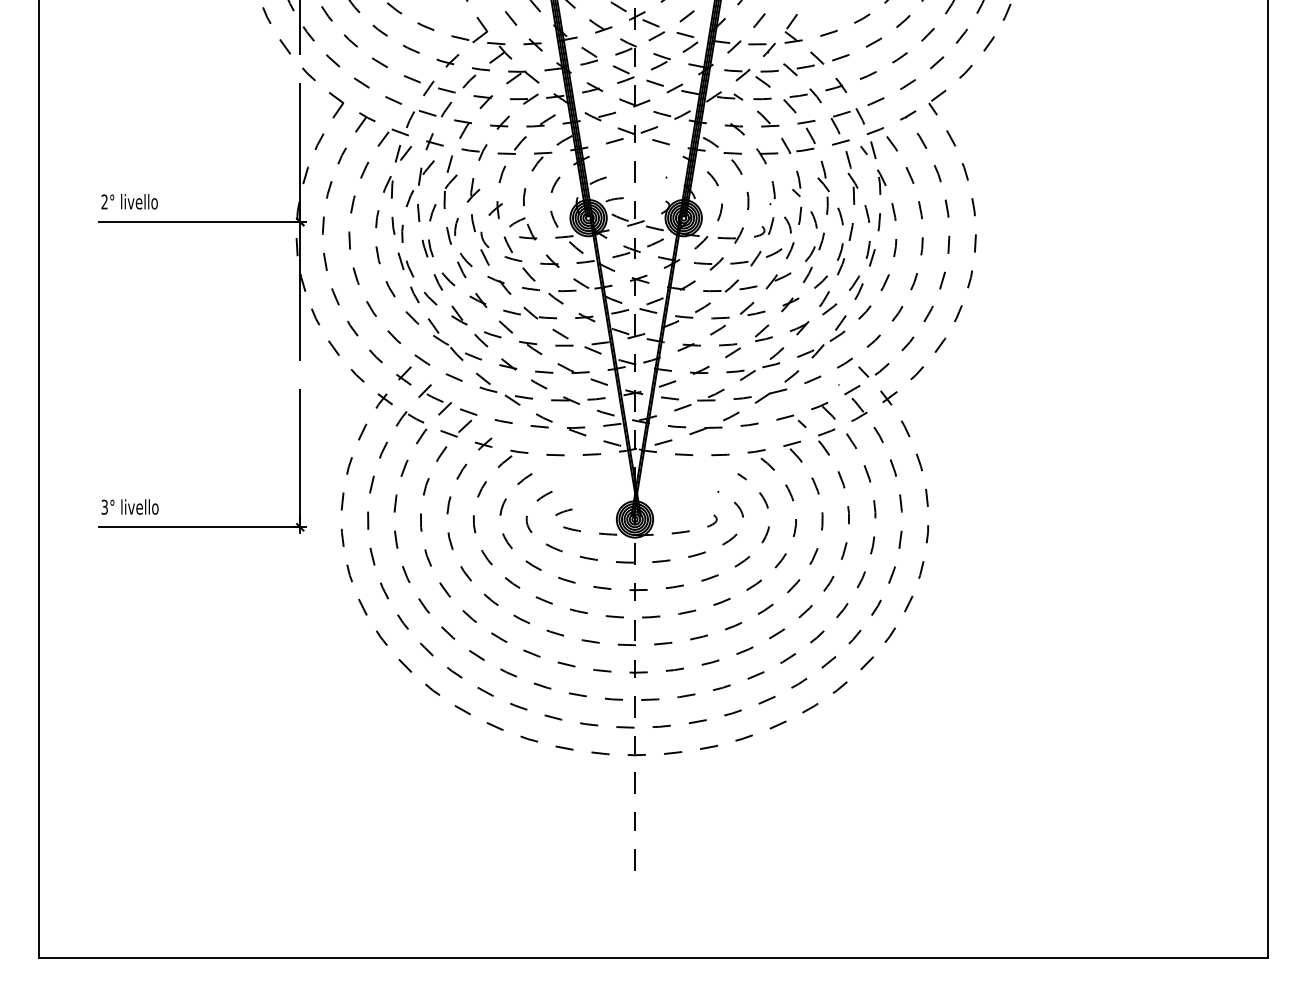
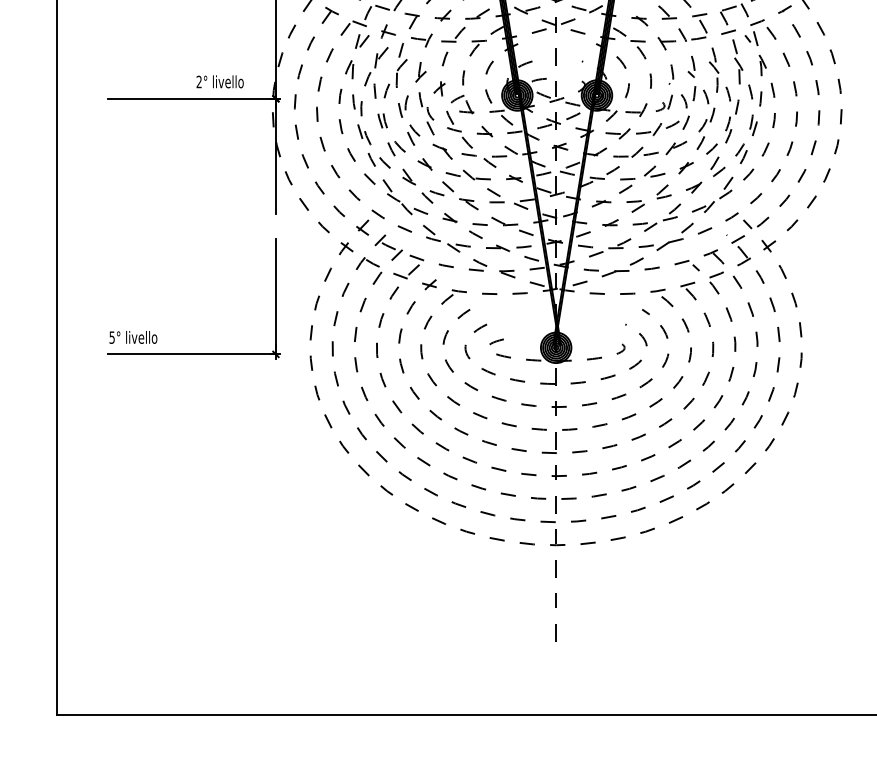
text: (129, 201) -> (220, 81), moved
text: (104, 506) -> (111, 336), 3° -> 5°

